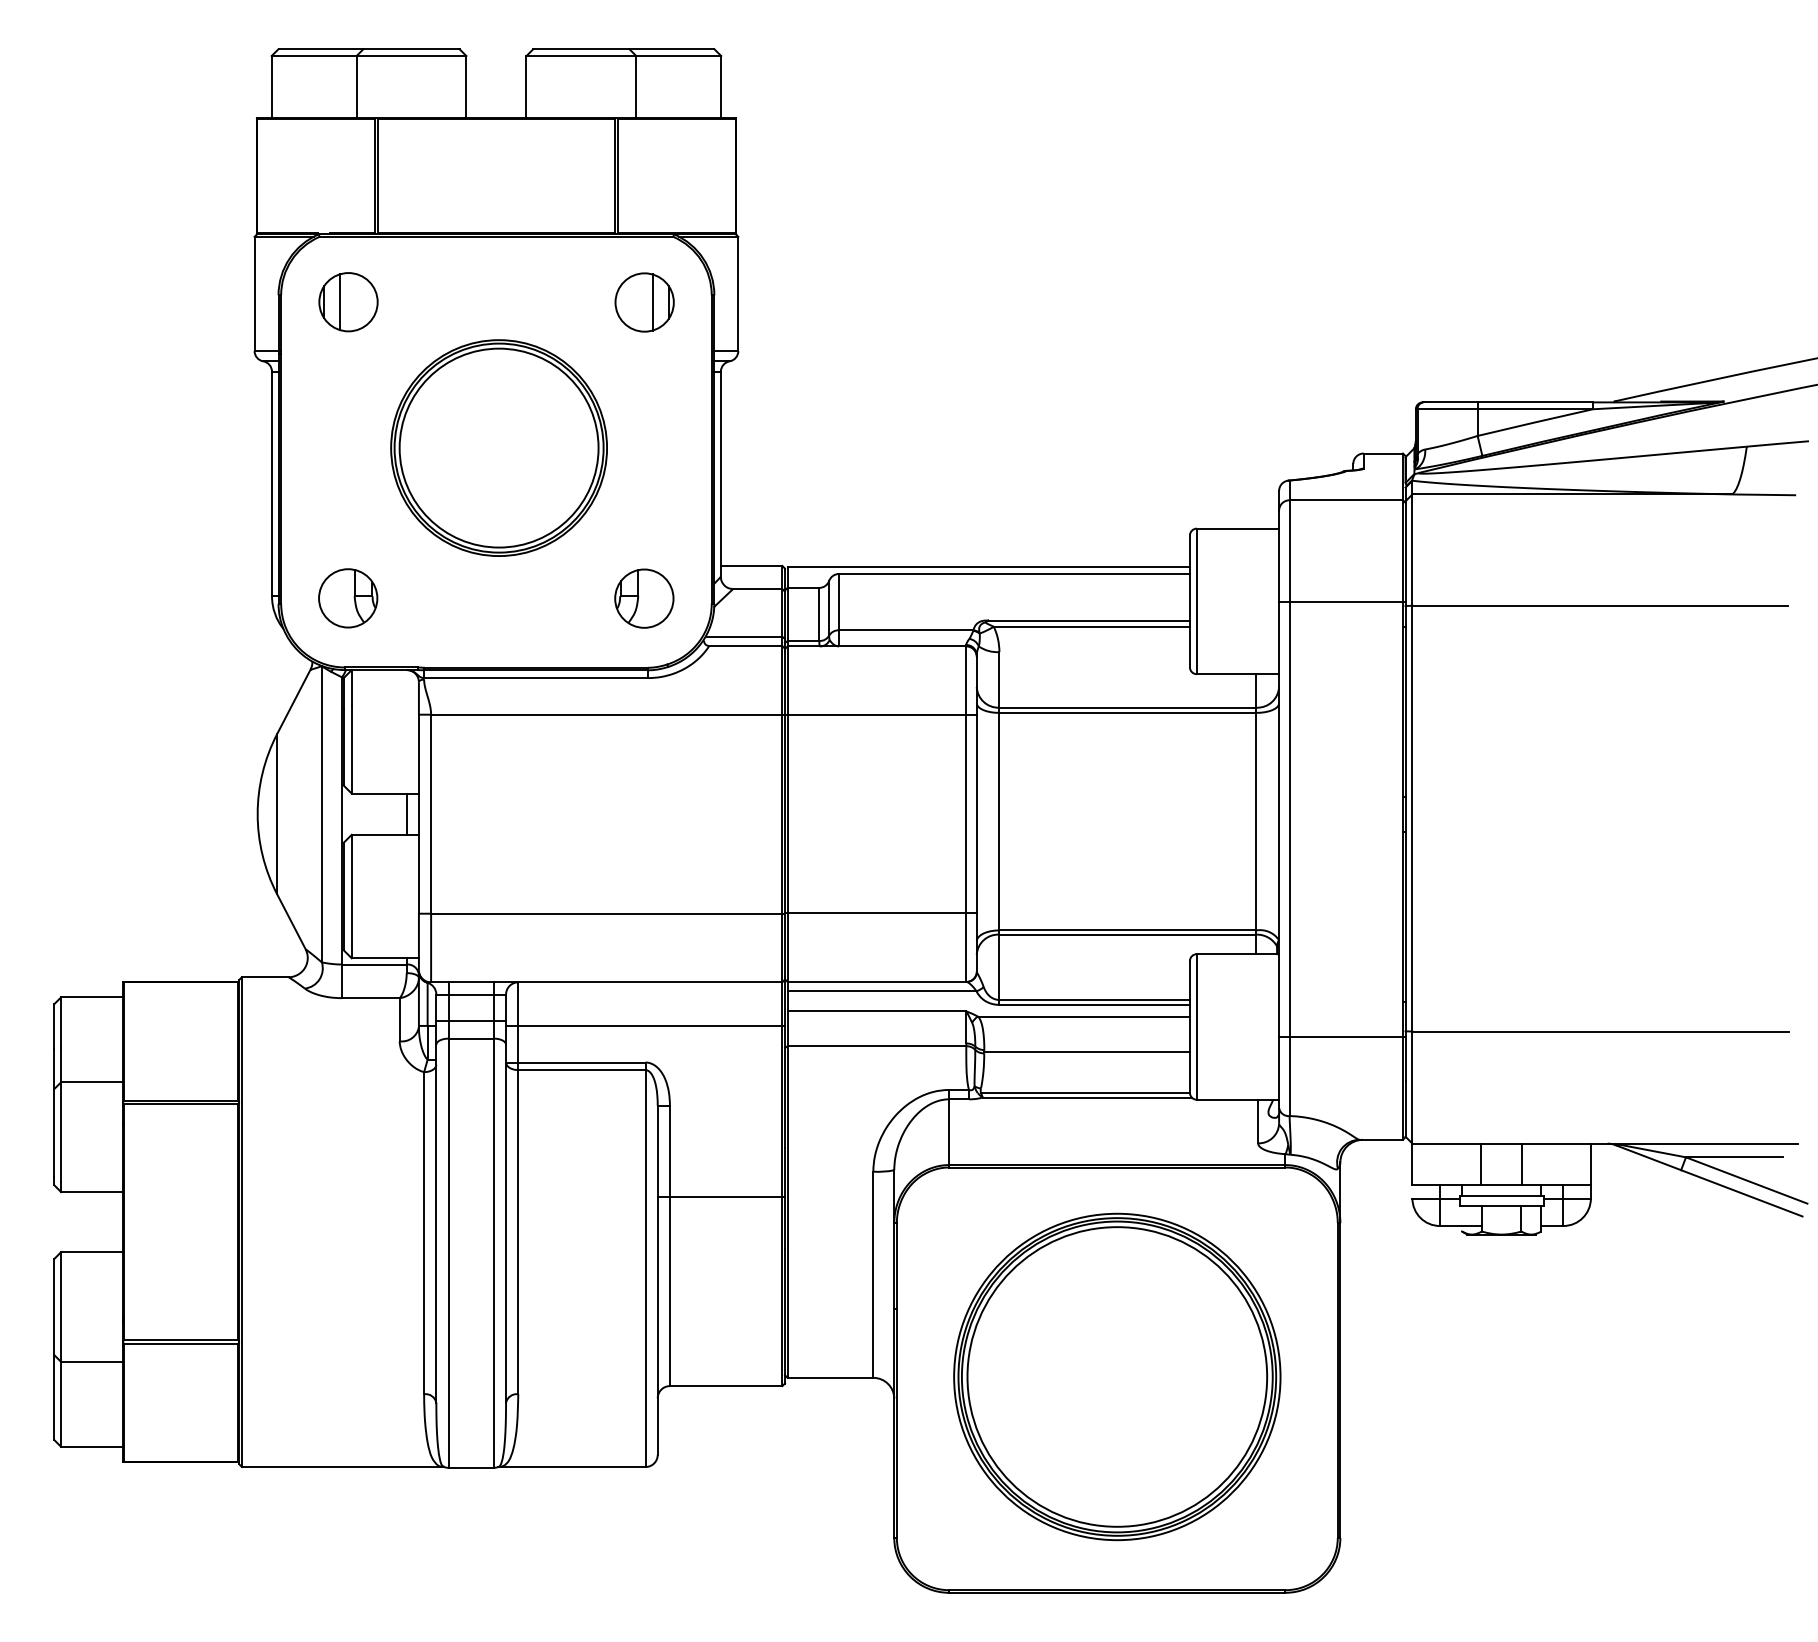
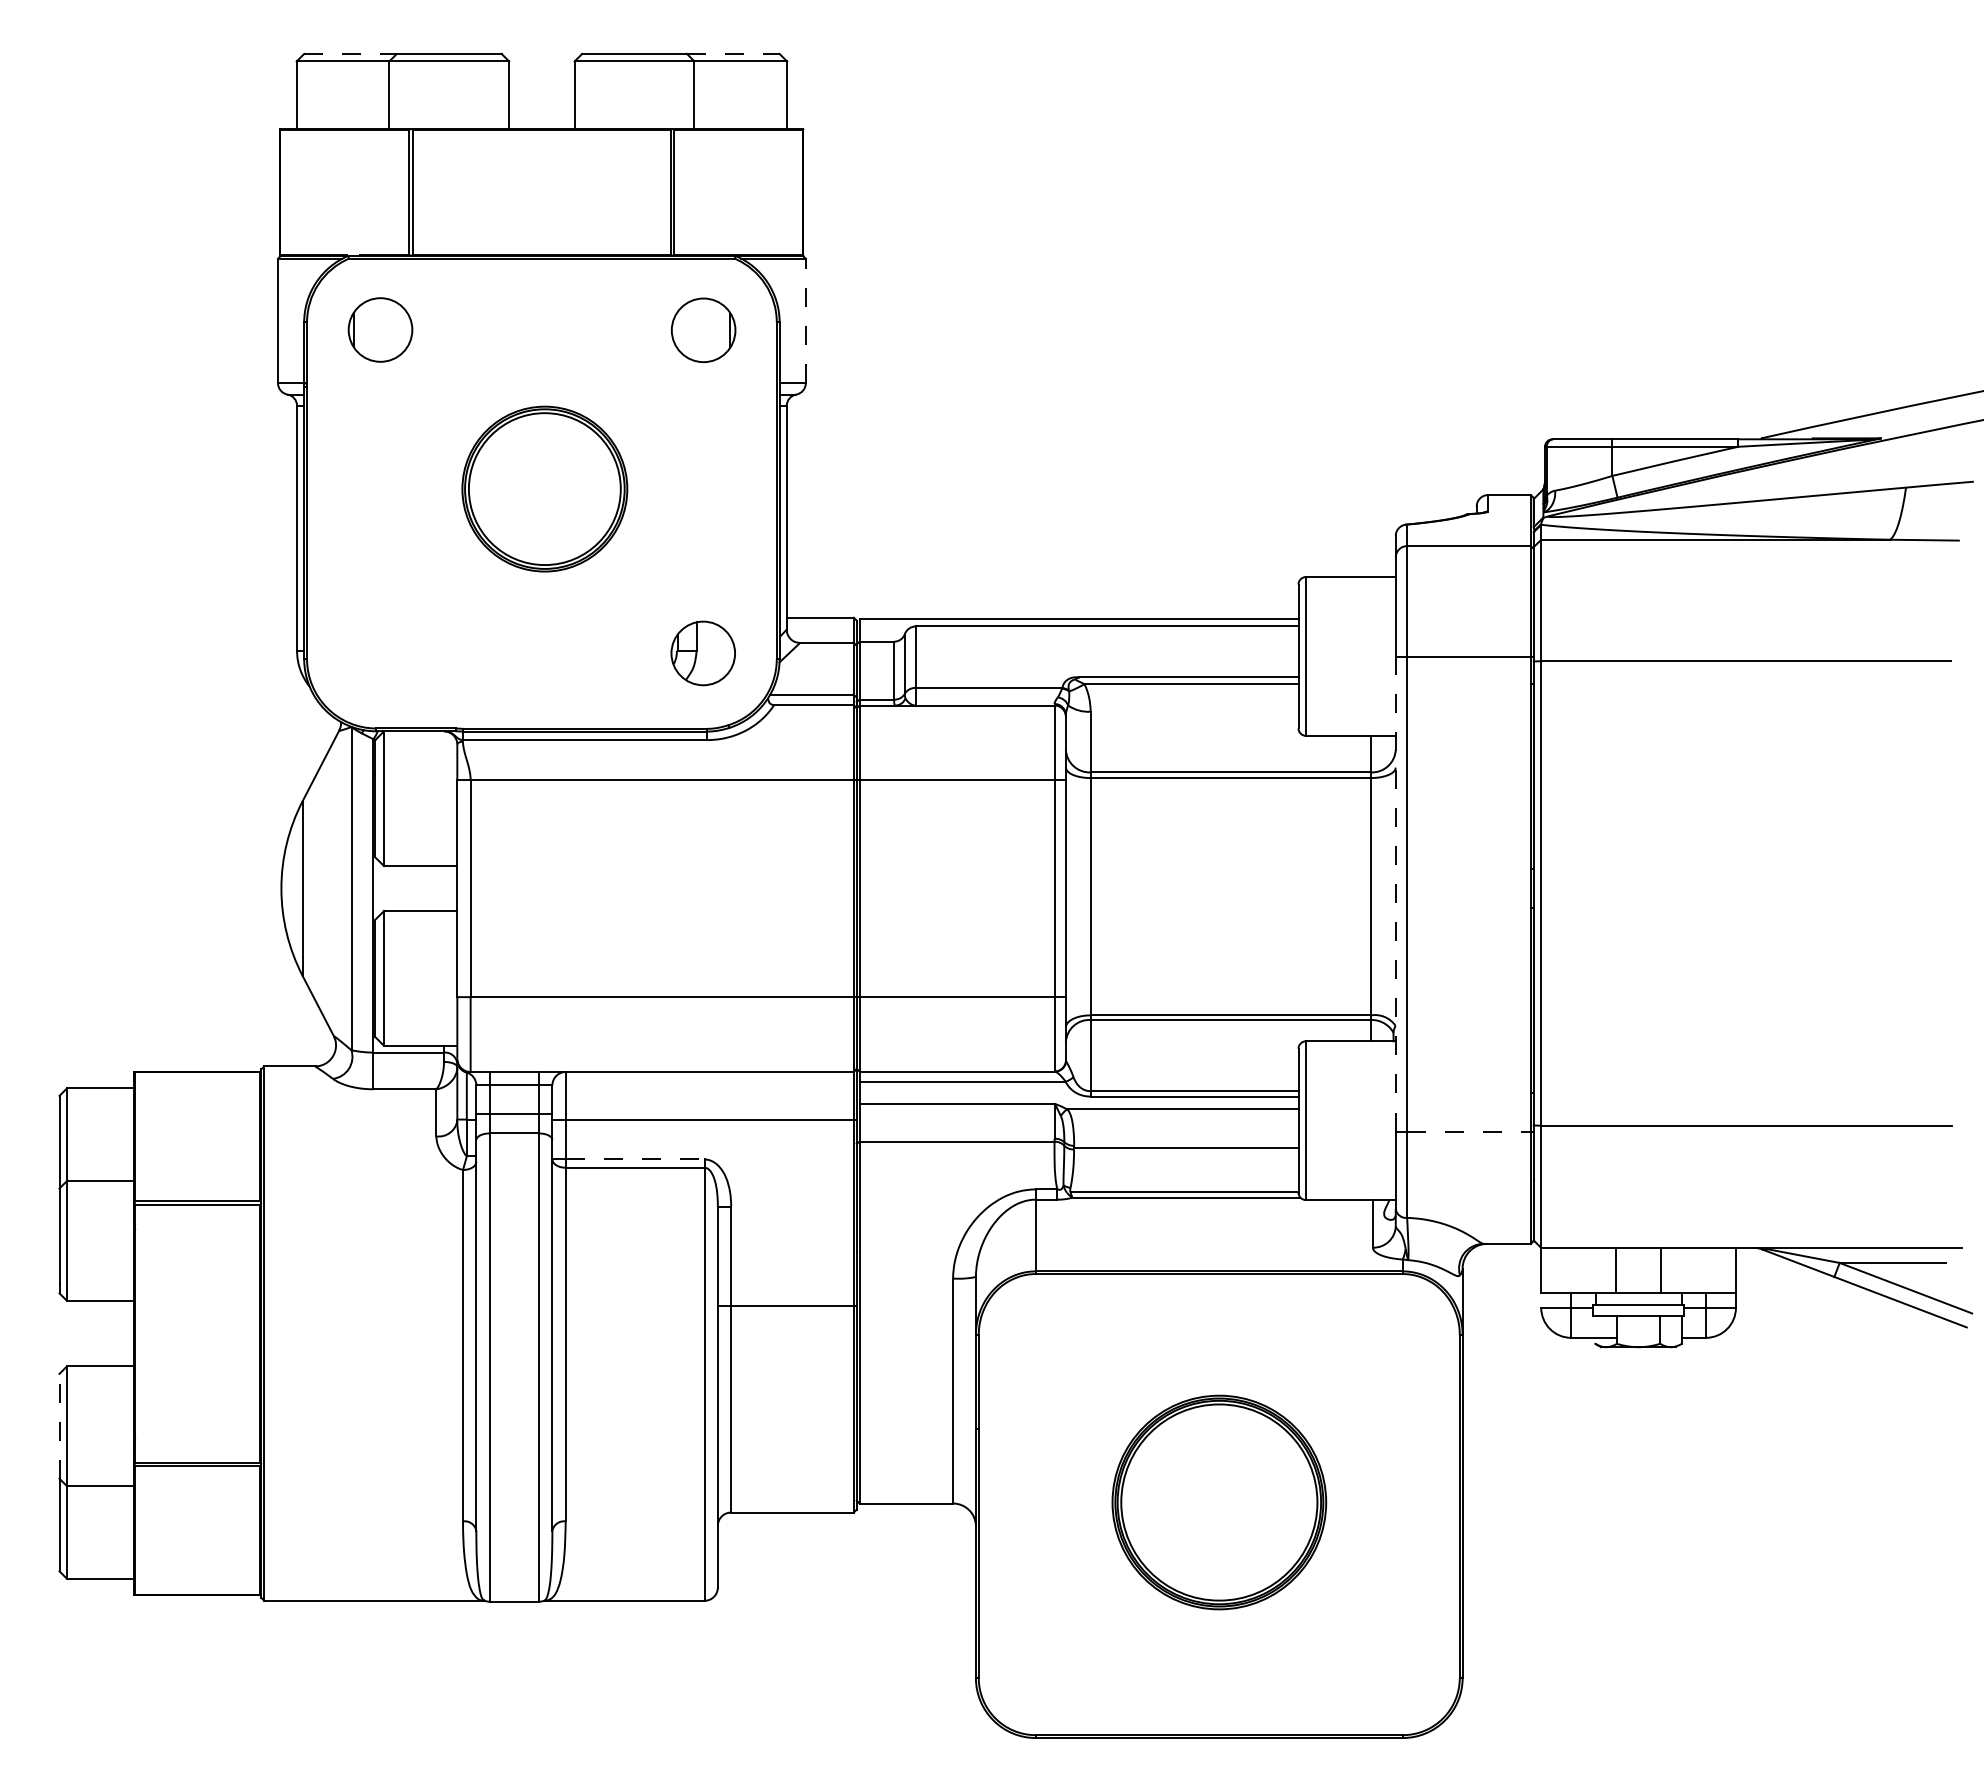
line: (321, 48) -> (351, 53), solid -> dashed
line: (672, 48) -> (733, 53), solid -> dashed
line: (738, 293) -> (805, 320), solid -> dashed
line: (340, 301) -> (371, 329), removed
line: (652, 301) -> (712, 329), removed
part: (498, 447) -> (544, 488), size x0.7
part: (347, 597) -> (379, 652), removed
line: (407, 814) -> (444, 888), removed
line: (1278, 818) -> (1395, 893), solid -> dashed
line: (1346, 1036) -> (1469, 1131), solid -> dashed
line: (582, 1062) -> (635, 1159), solid -> dashed
line: (54, 1306) -> (59, 1425), solid -> dashed
part: (1117, 1376) -> (1219, 1502), size x0.6

